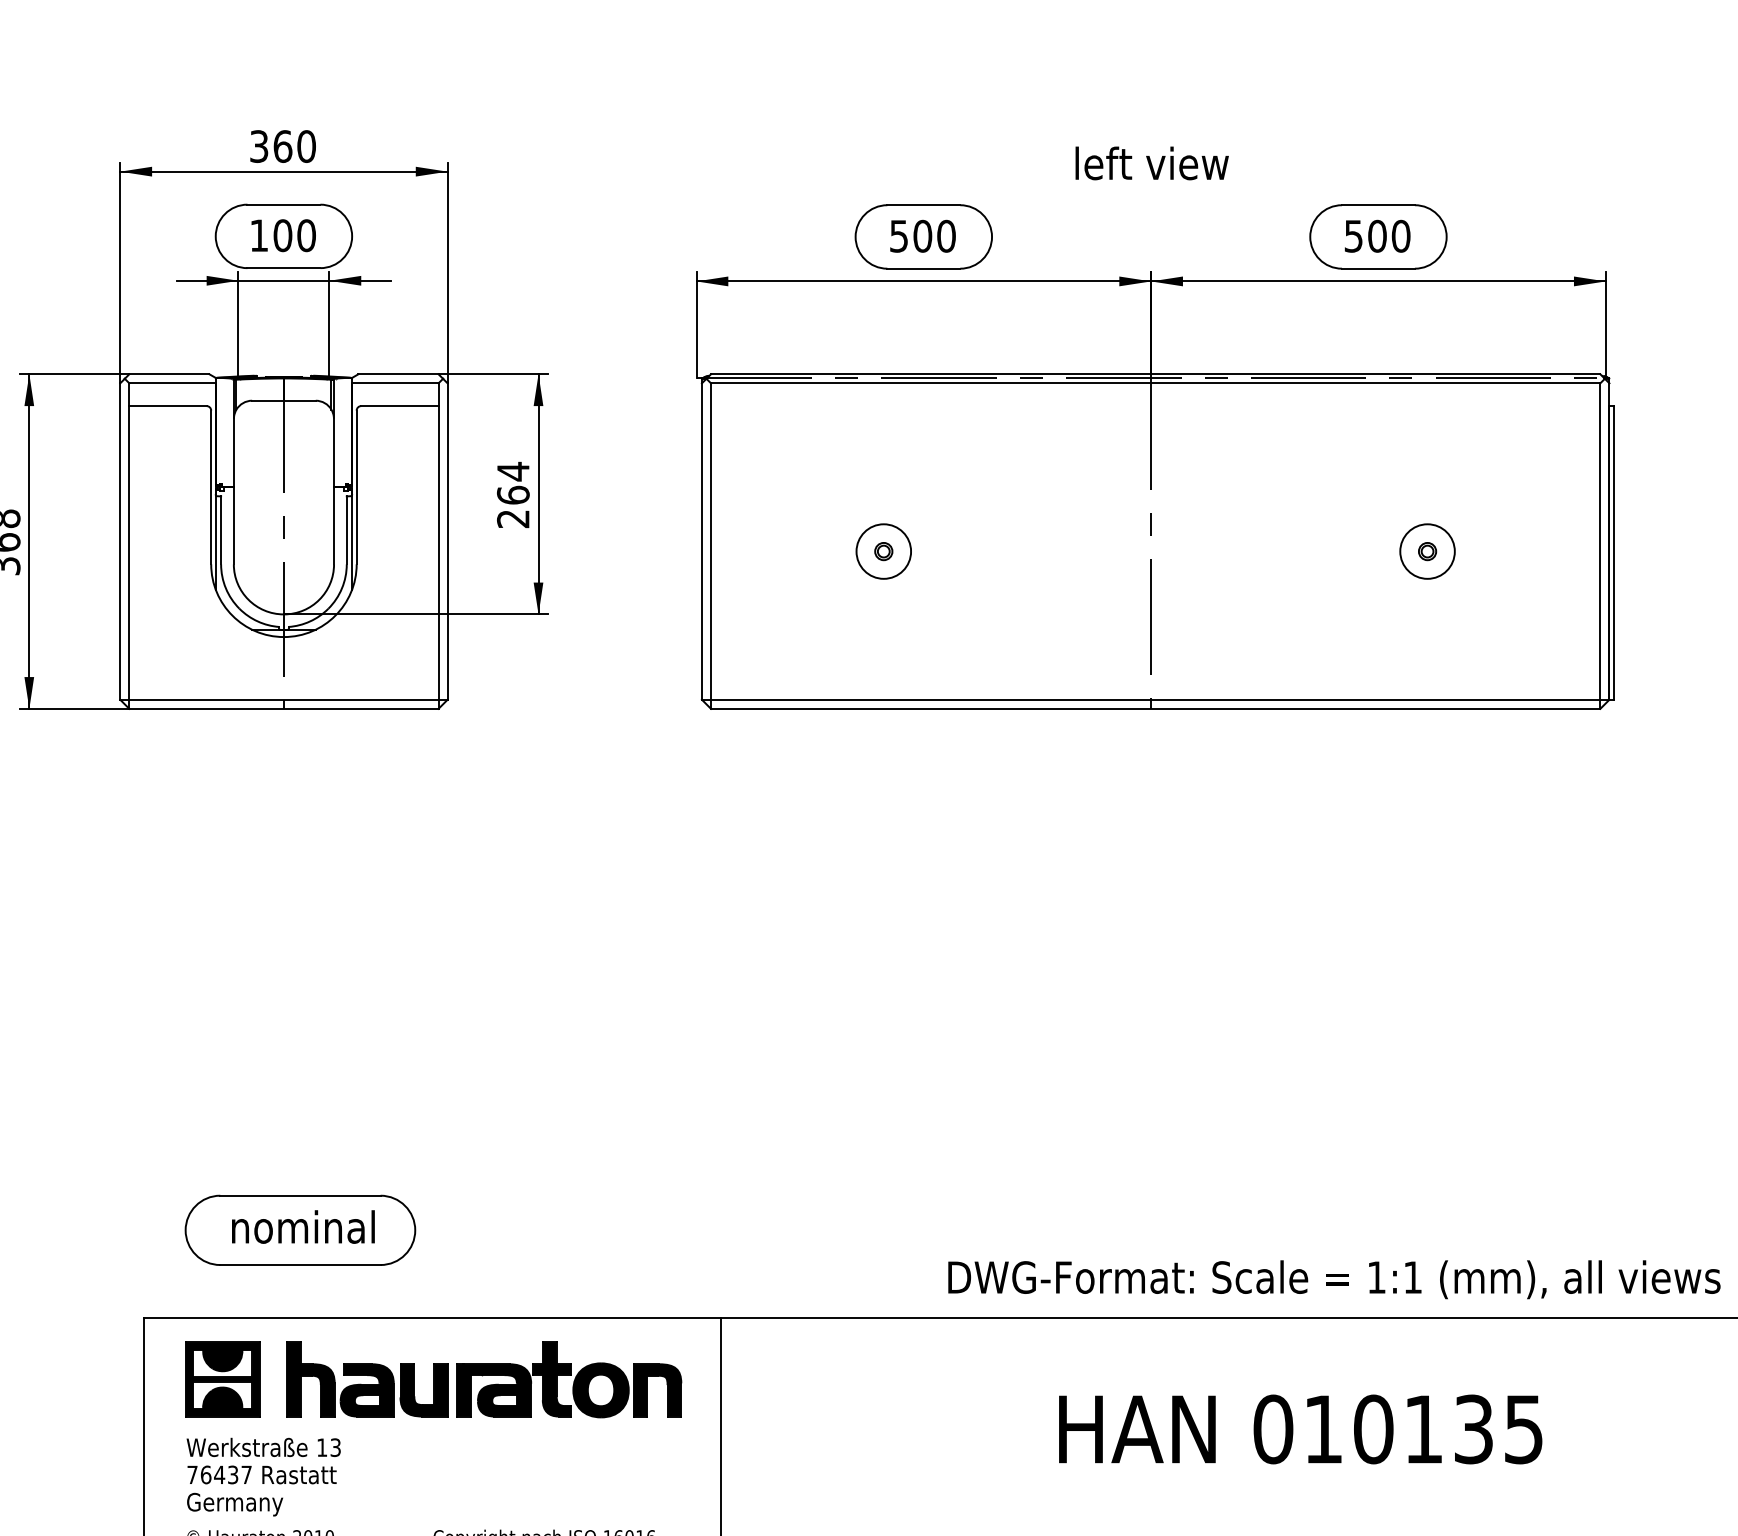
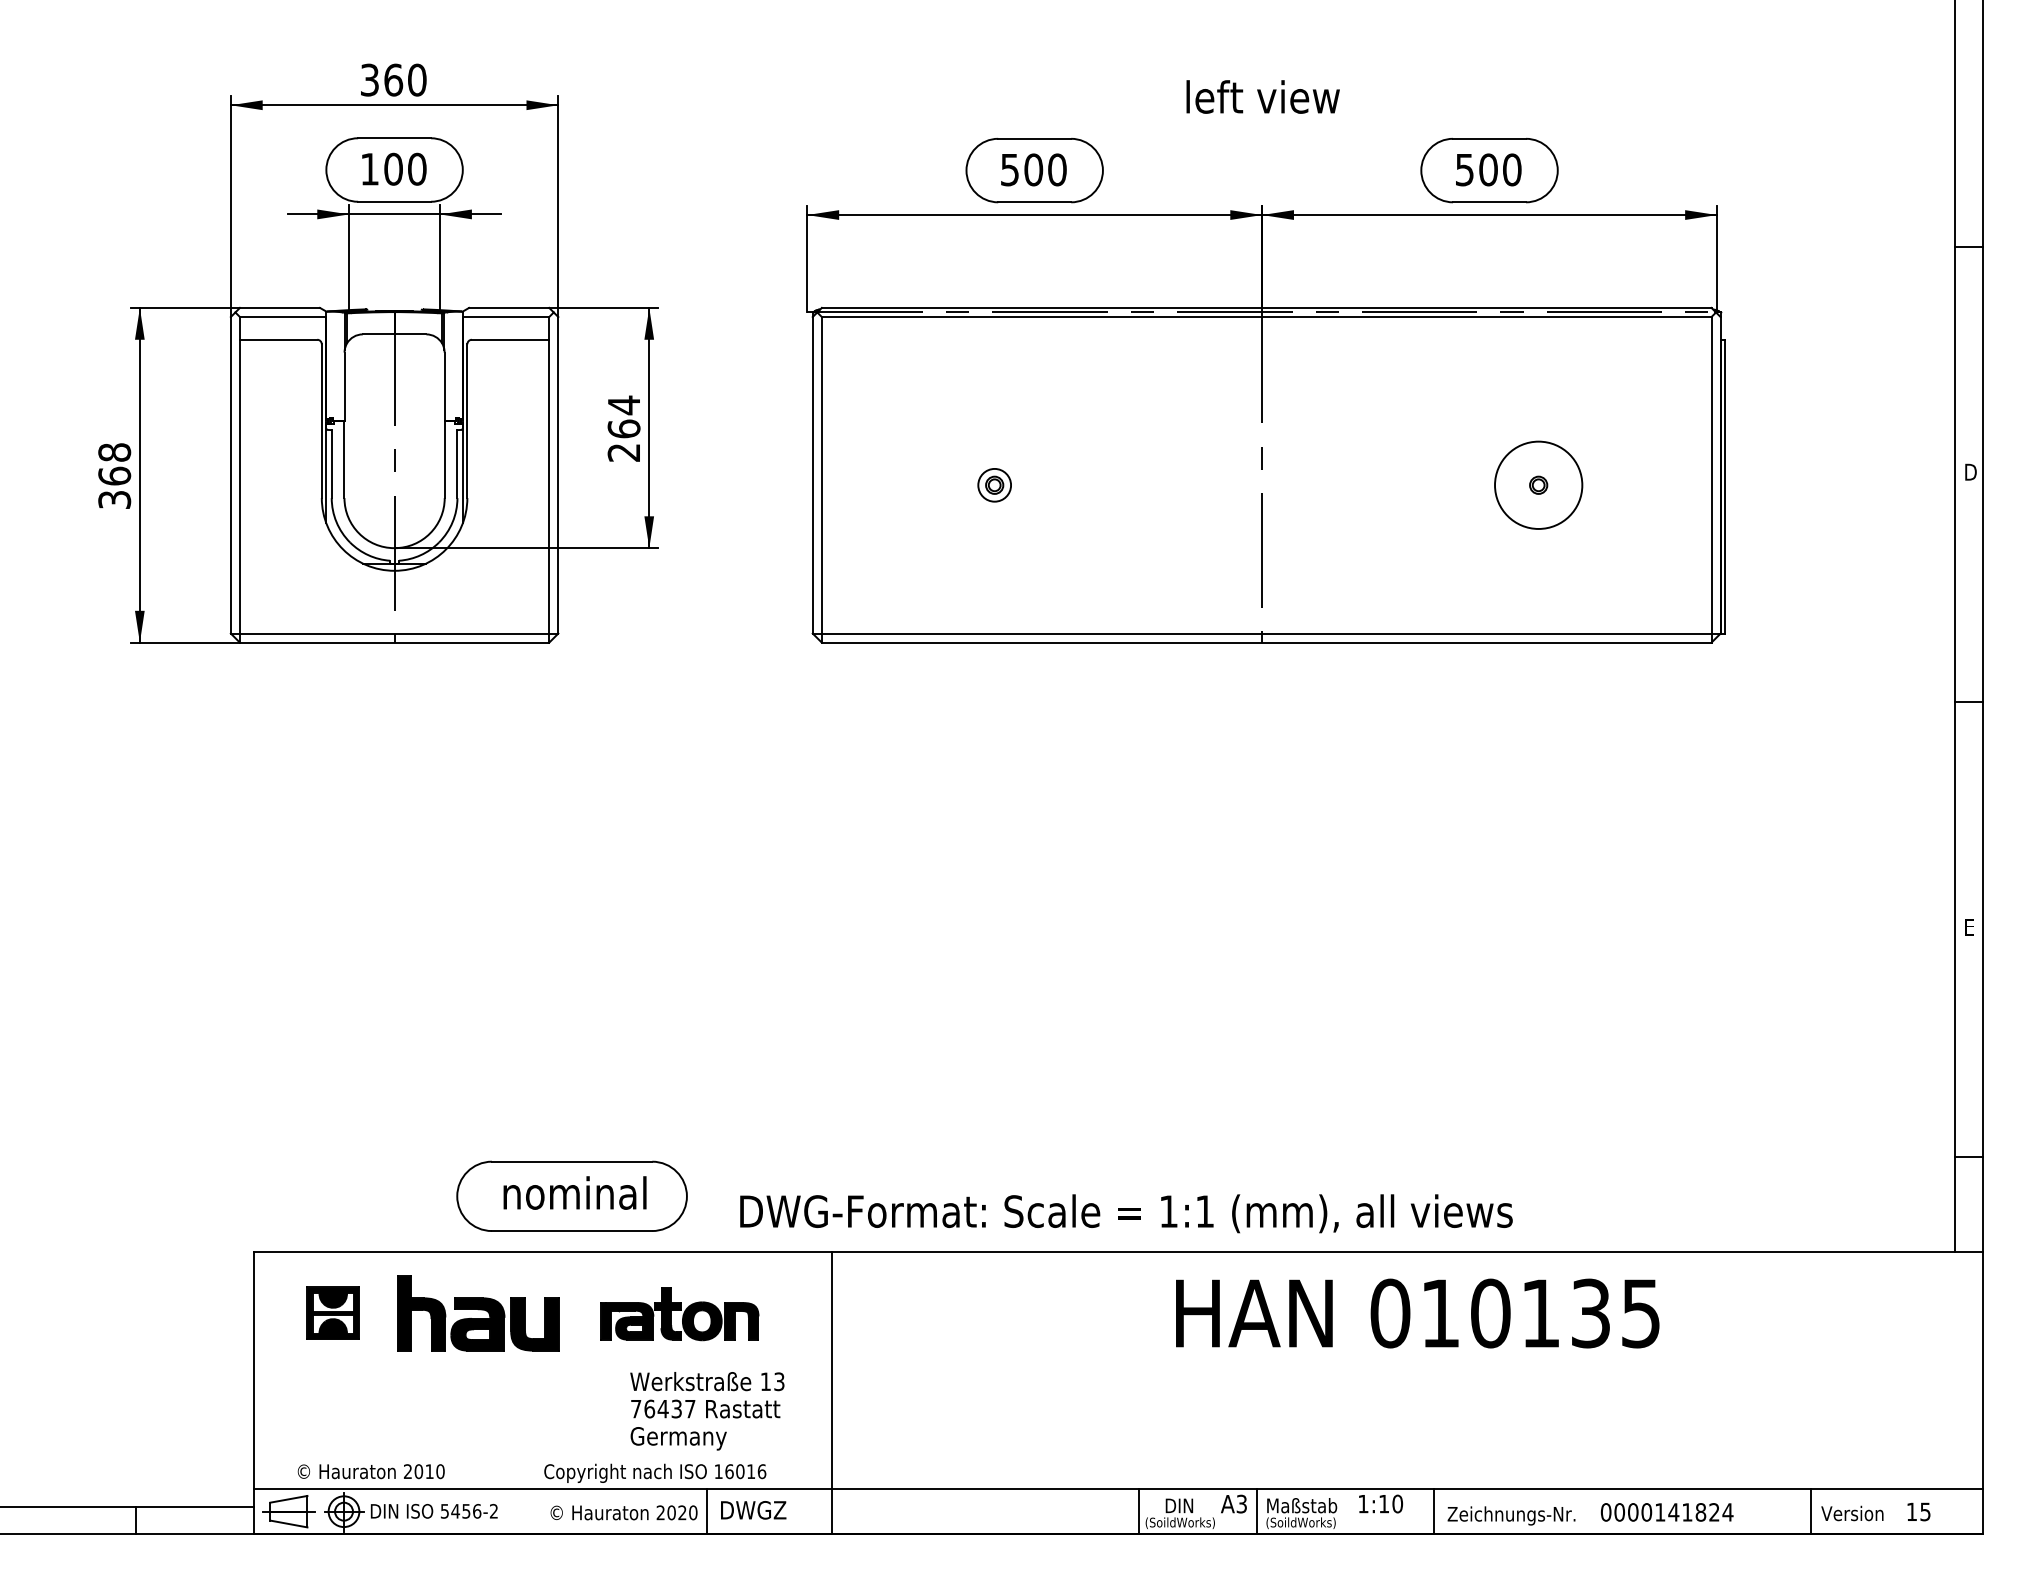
circle: (883, 551) -> (994, 485), size x0.6
circle: (1427, 551) -> (1538, 485), size x1.6
part: (299, 1229) -> (571, 1195), moved
text: (1334, 1279) -> (1126, 1213), moved
part: (221, 1379) -> (332, 1313), size x0.7
part: (568, 1379) -> (679, 1313), size x0.7
text: (1300, 1429) -> (1417, 1313), moved
text: (263, 1477) -> (707, 1411), moved

